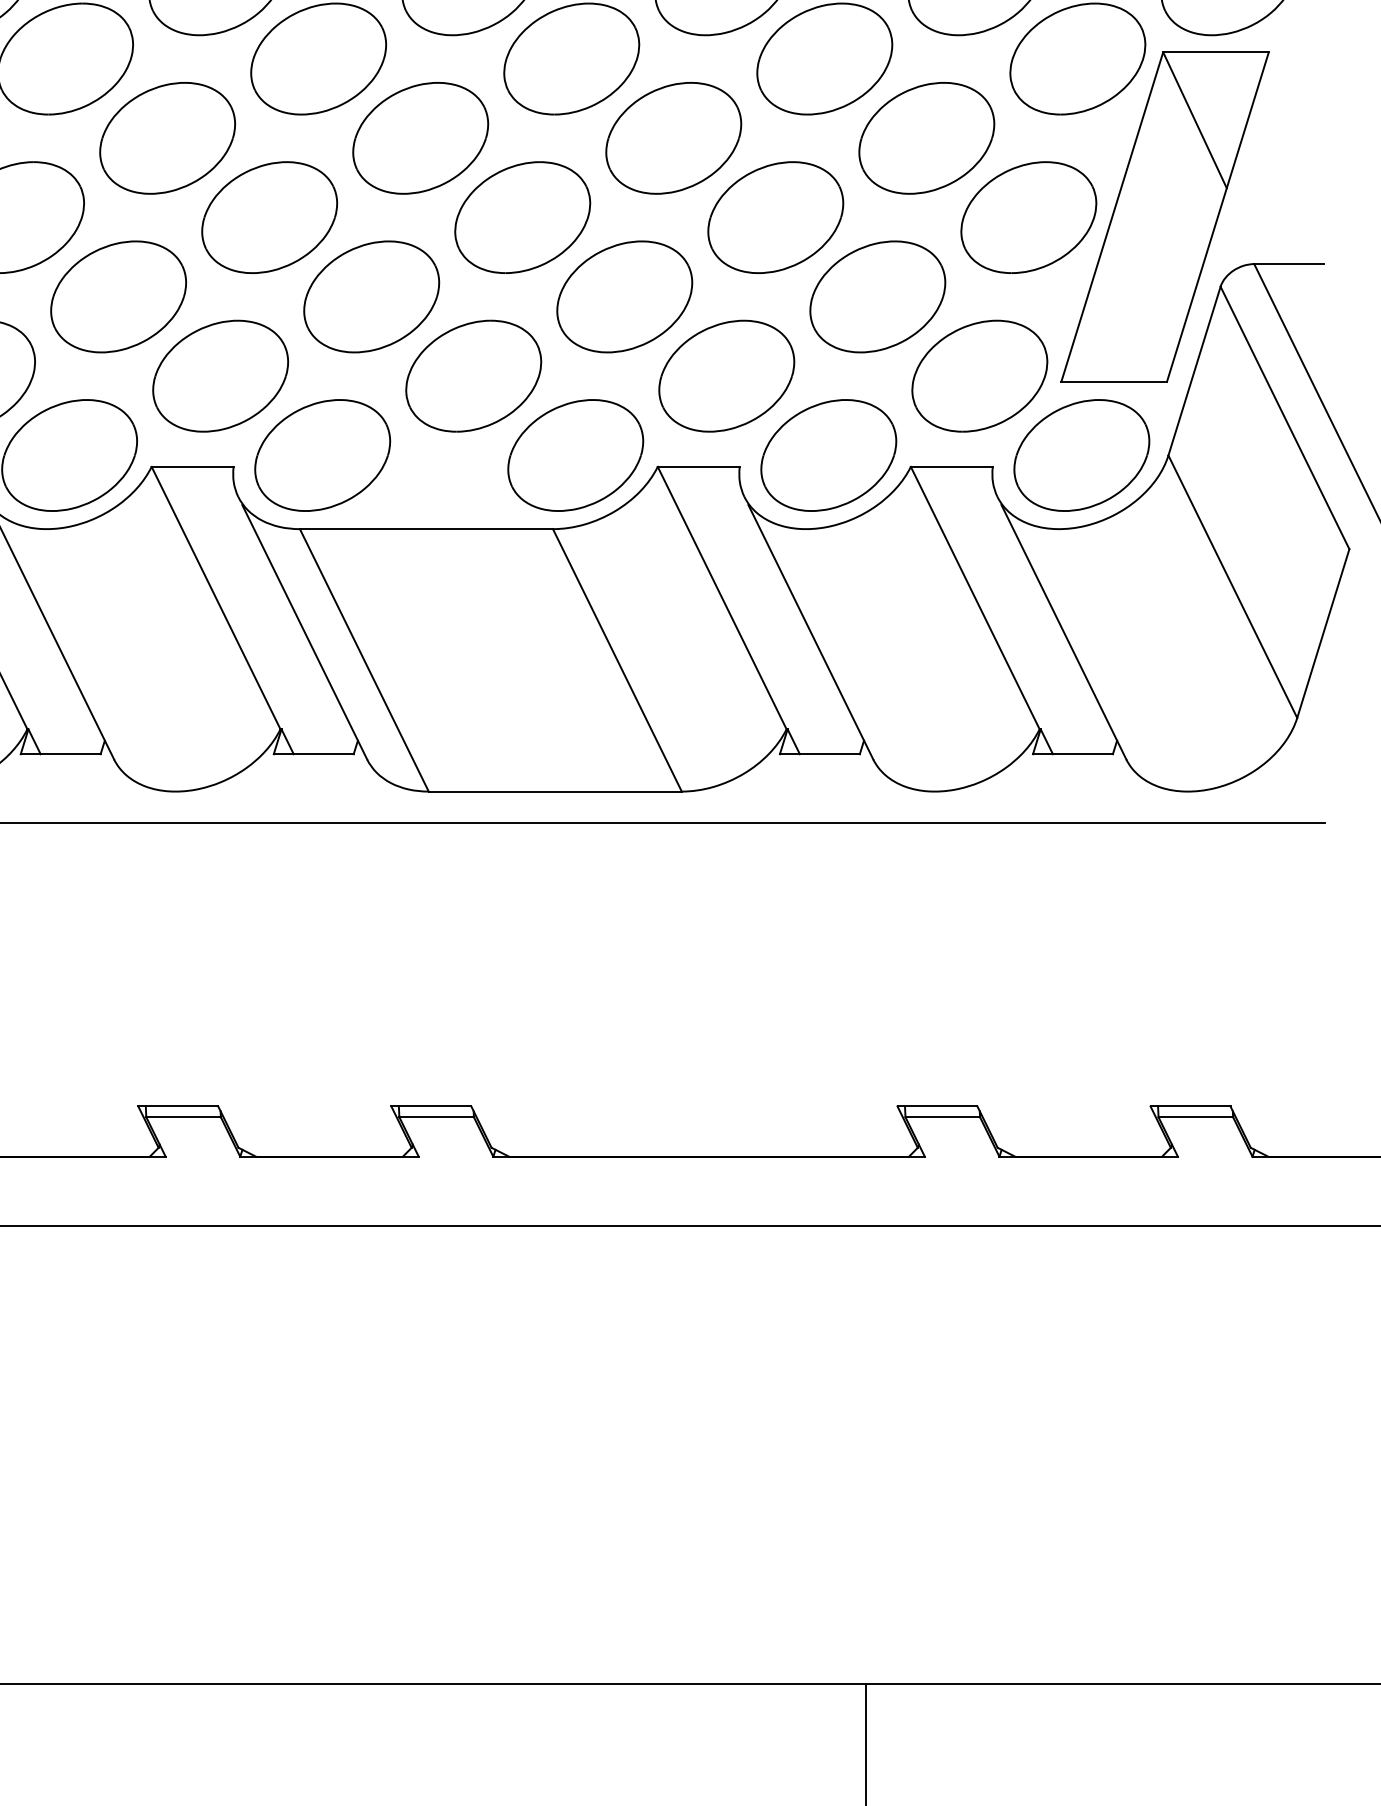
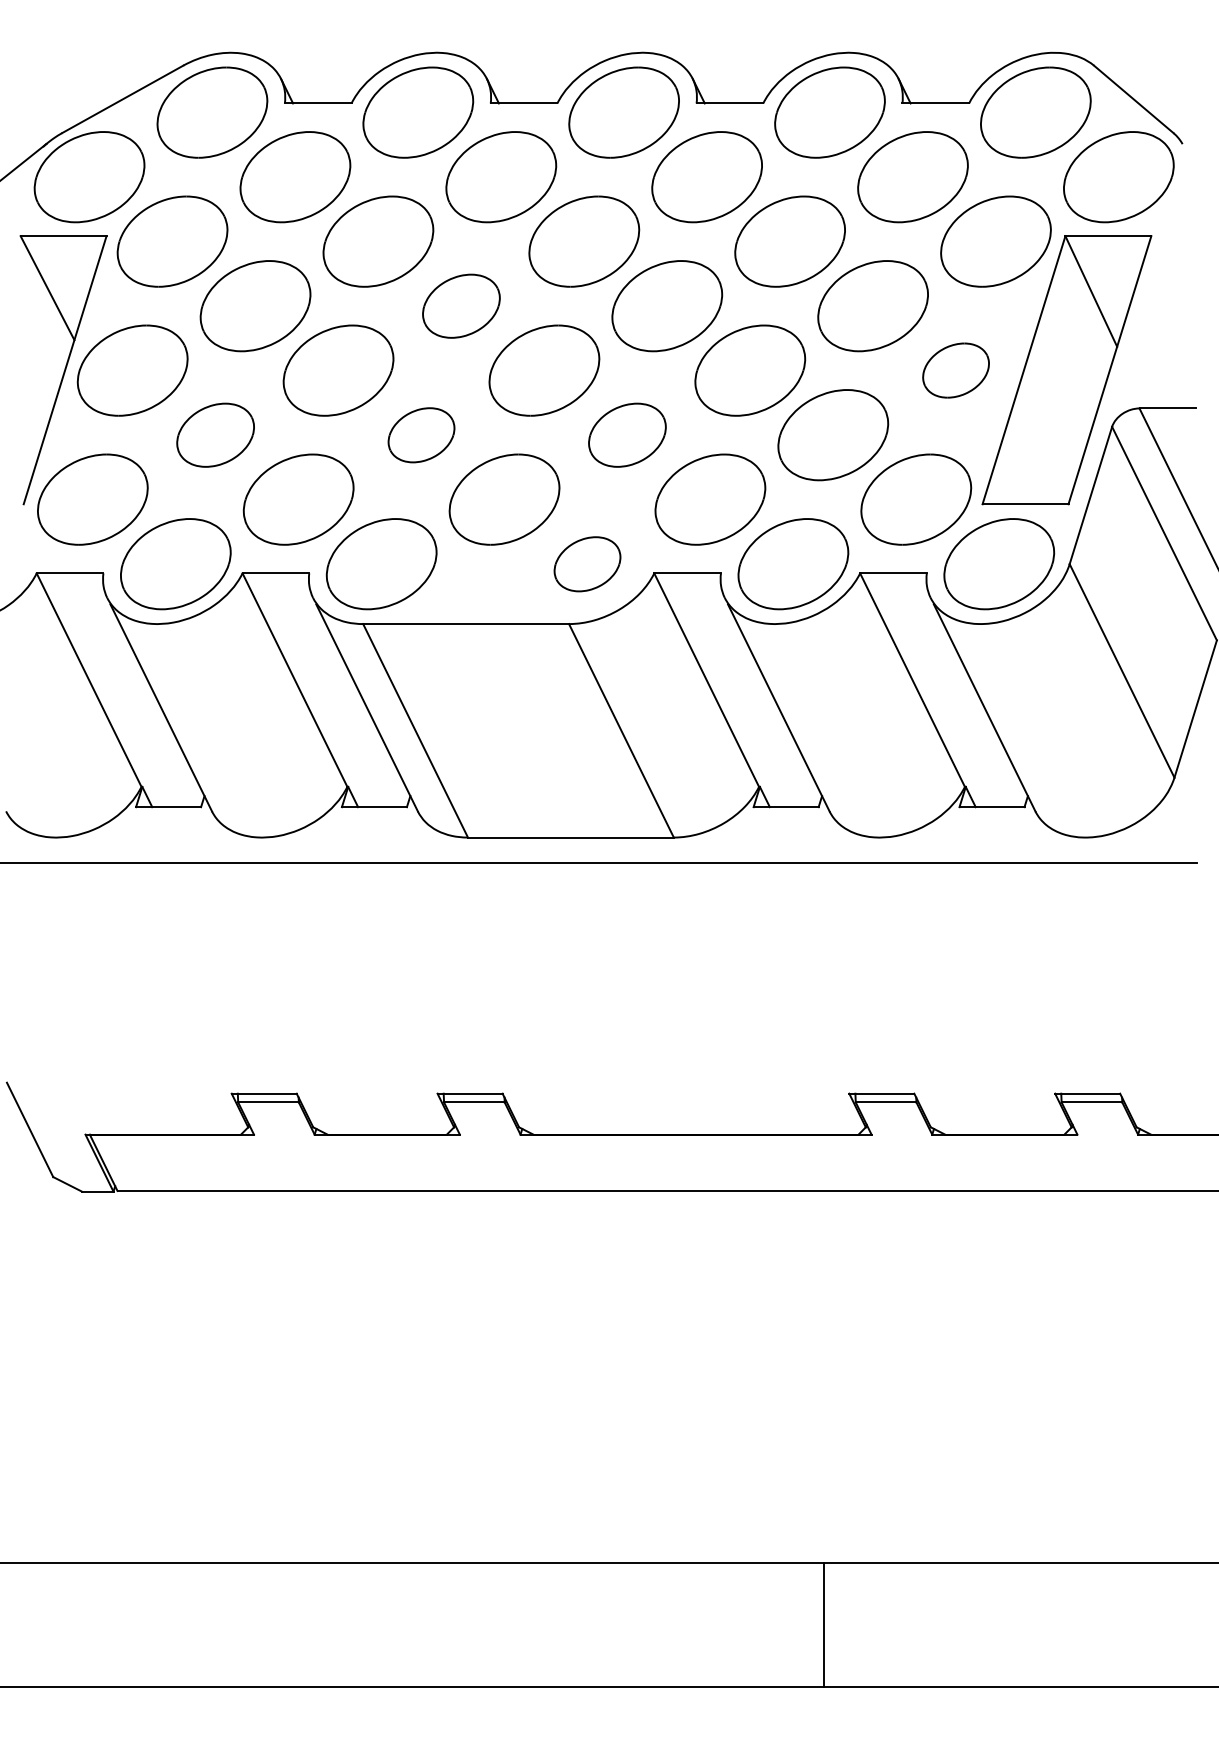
part: (420, 138) -> (461, 306), size x0.7
part: (1028, 217) -> (955, 370), size x0.6
part: (118, 297) -> (215, 435), size x0.7
part: (371, 297) -> (421, 435), size x0.6
part: (624, 297) -> (627, 435), size x0.7
part: (575, 455) -> (587, 564), size x0.6

